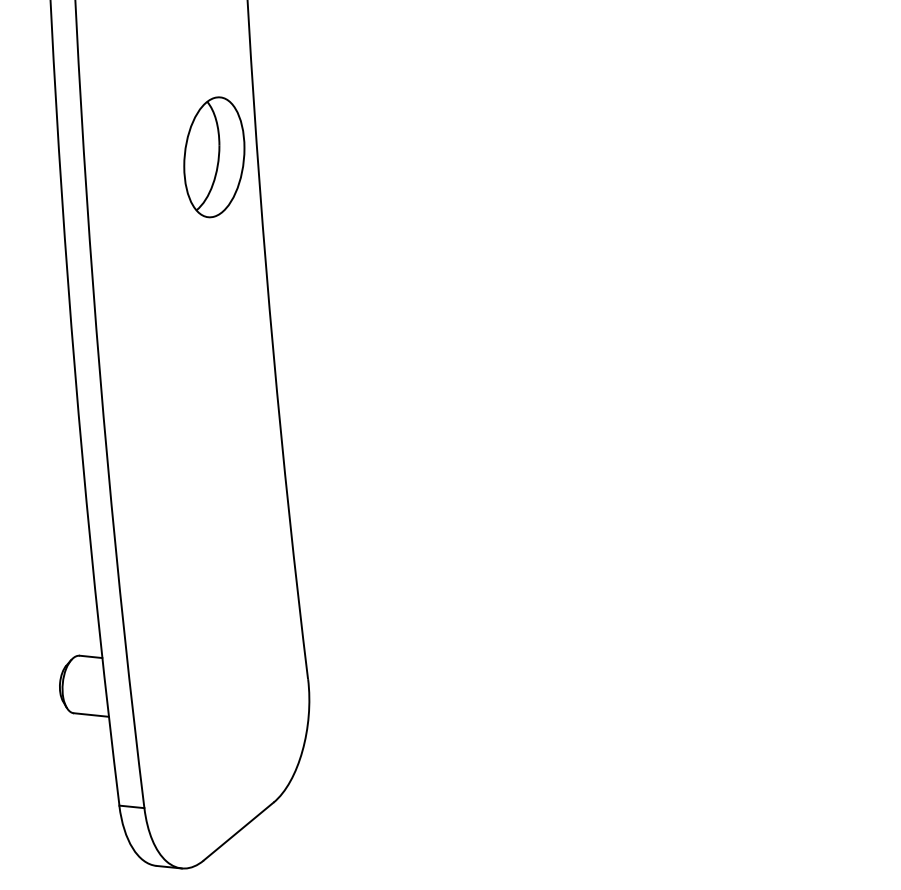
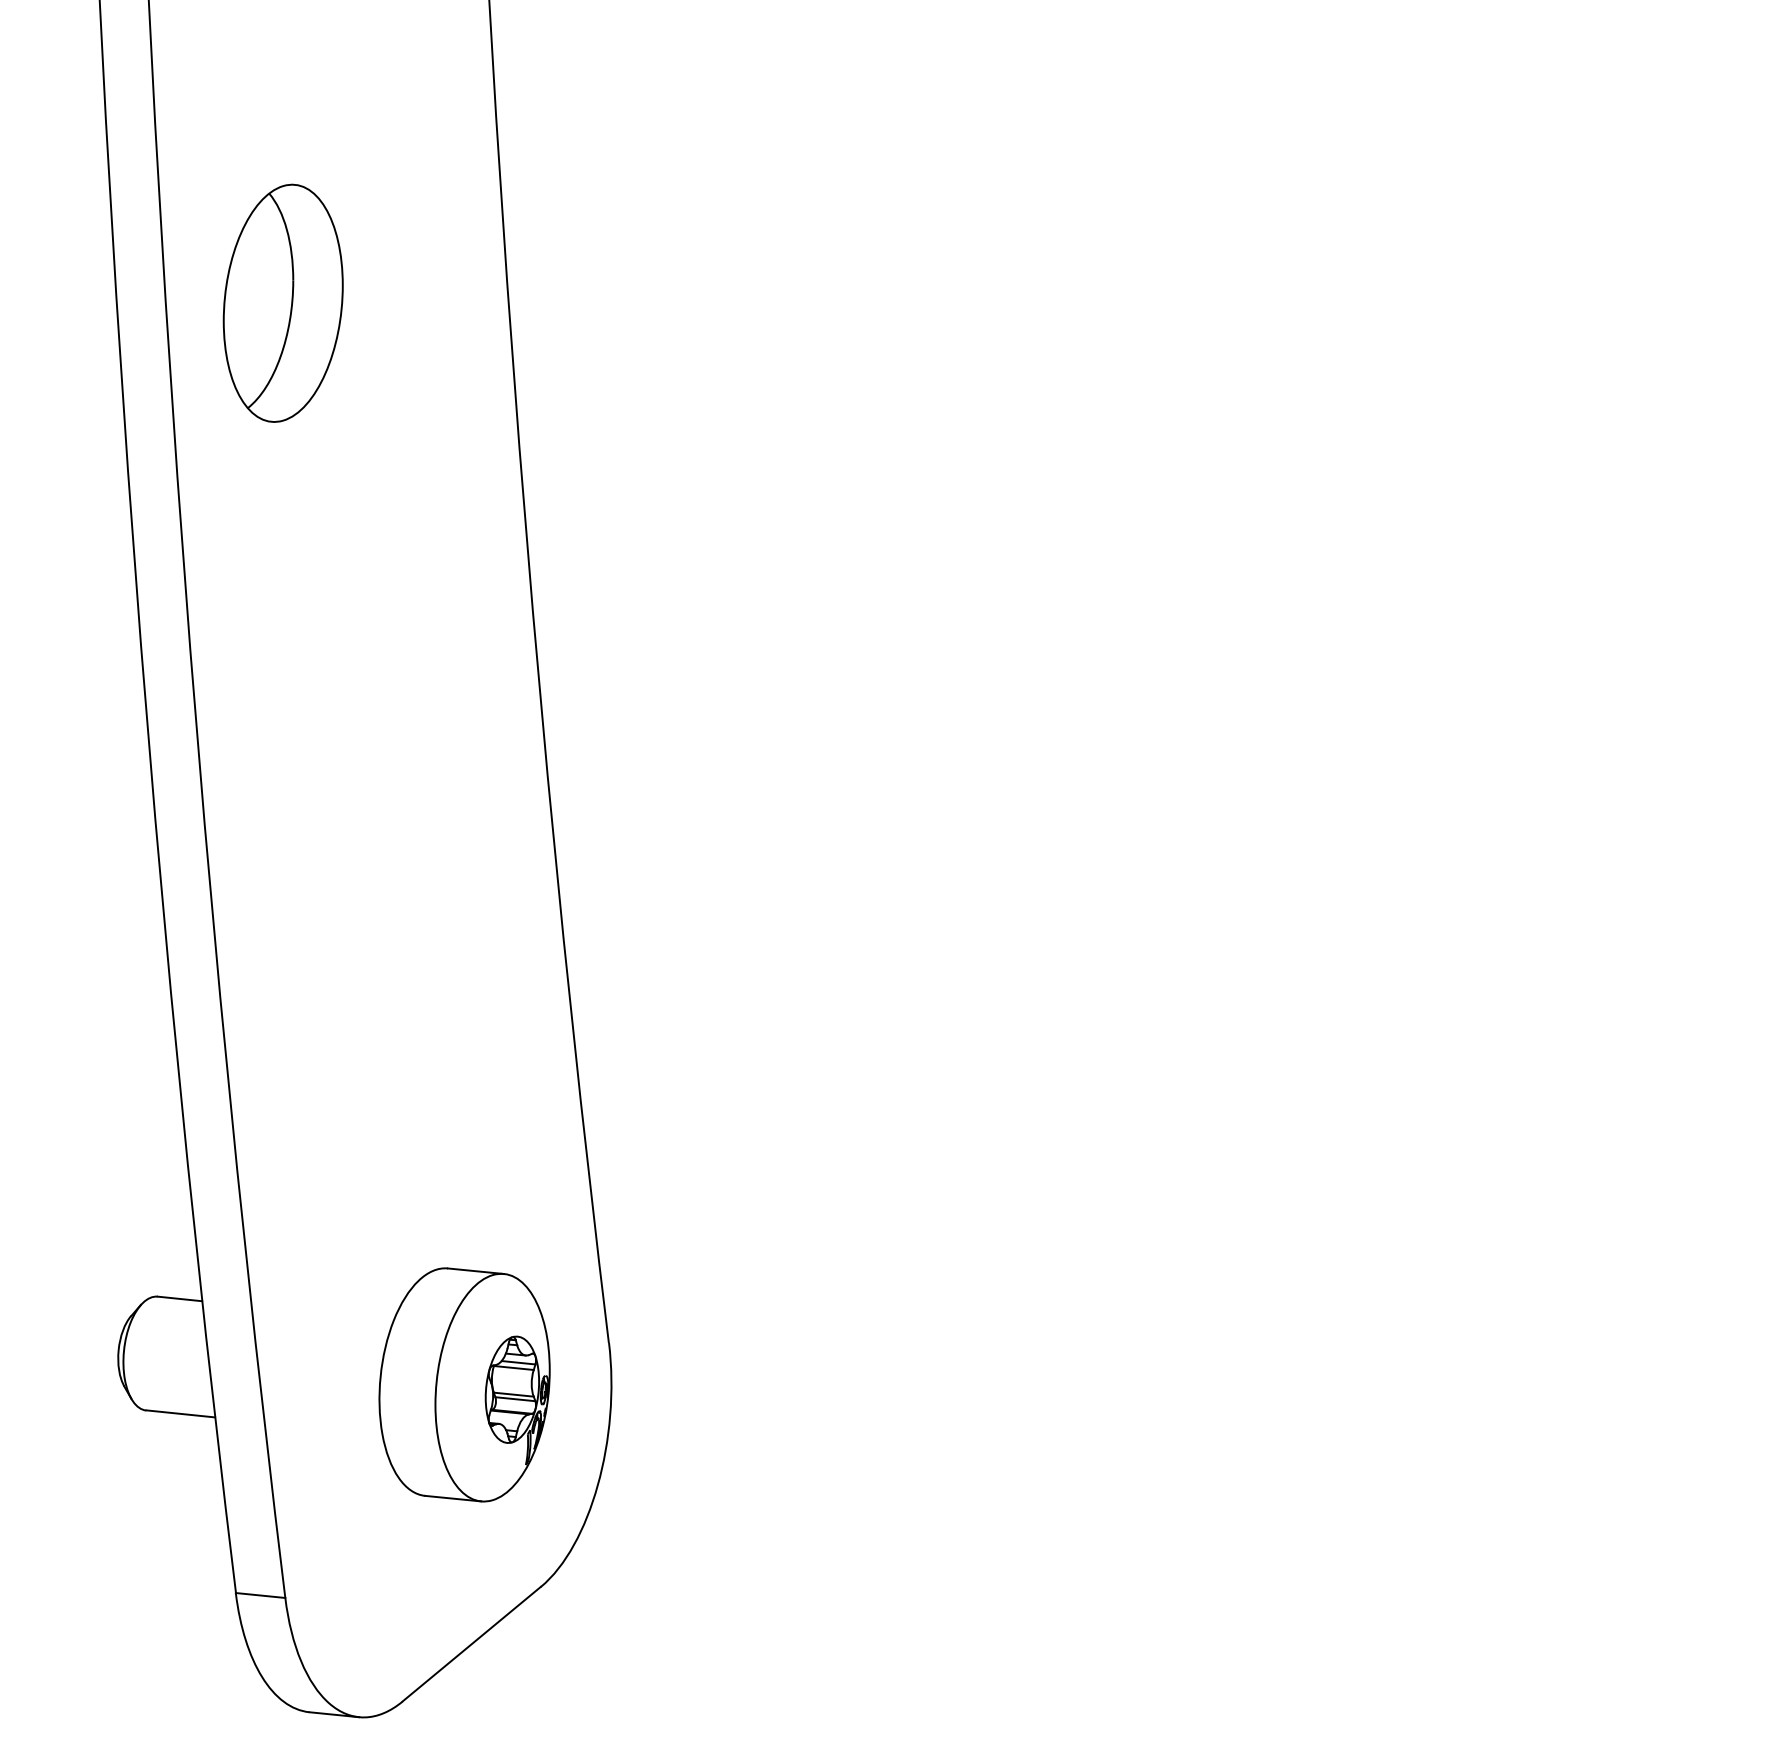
part: (214, 157) -> (283, 303), moved
part: (234, 700) -> (463, 1385), added

